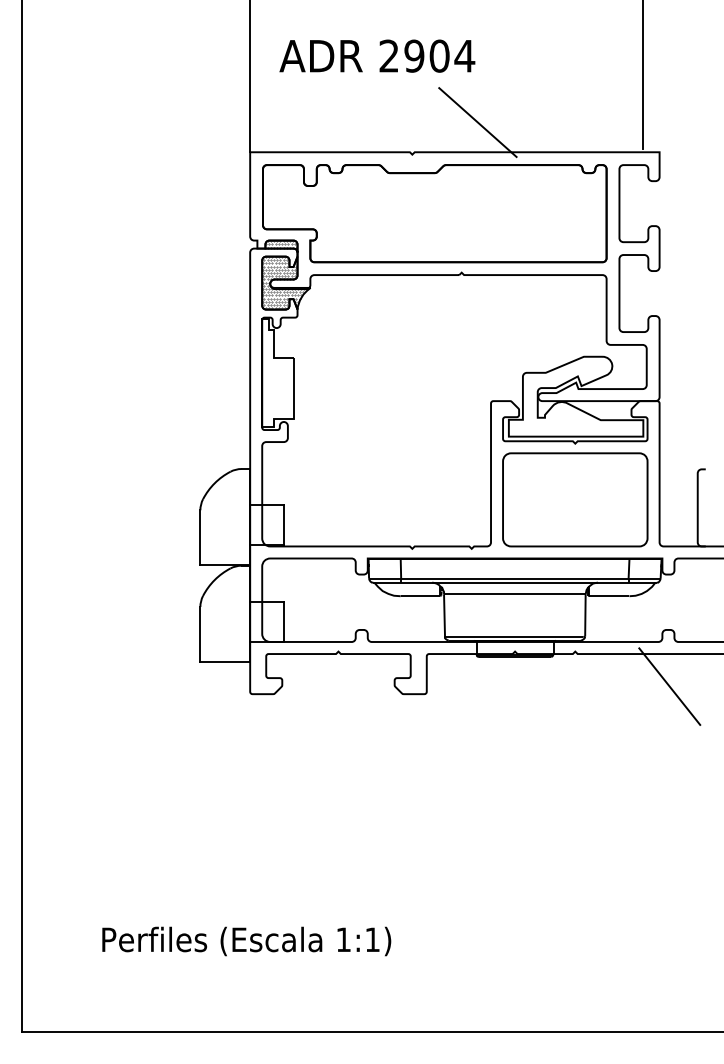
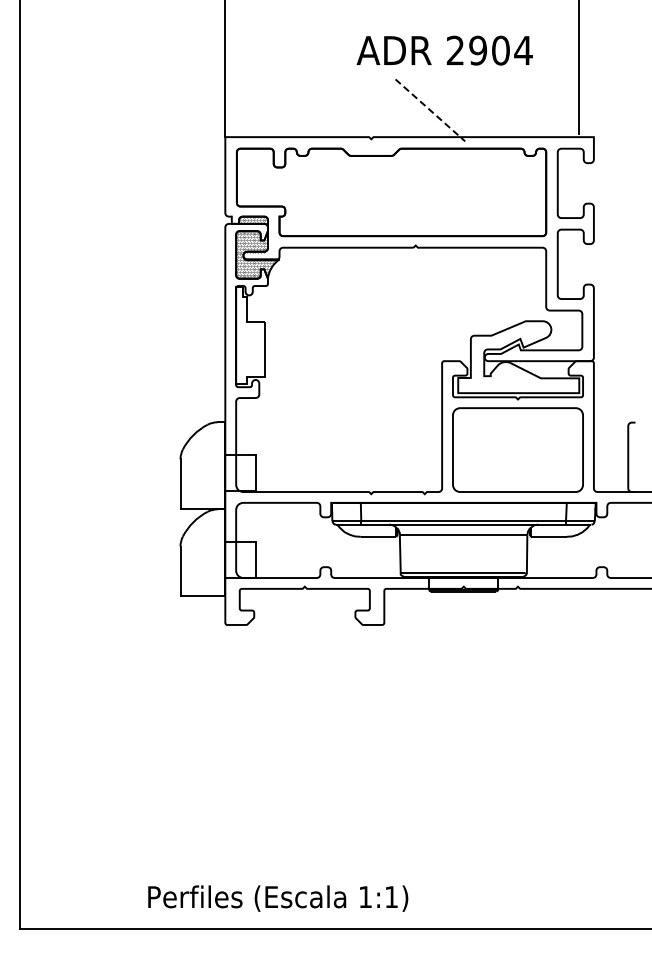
text: (376, 56) -> (444, 50), moved
line: (478, 122) -> (430, 110), solid -> dashed
line: (669, 685) -> (602, 617), removed
text: (247, 941) -> (278, 898), moved

